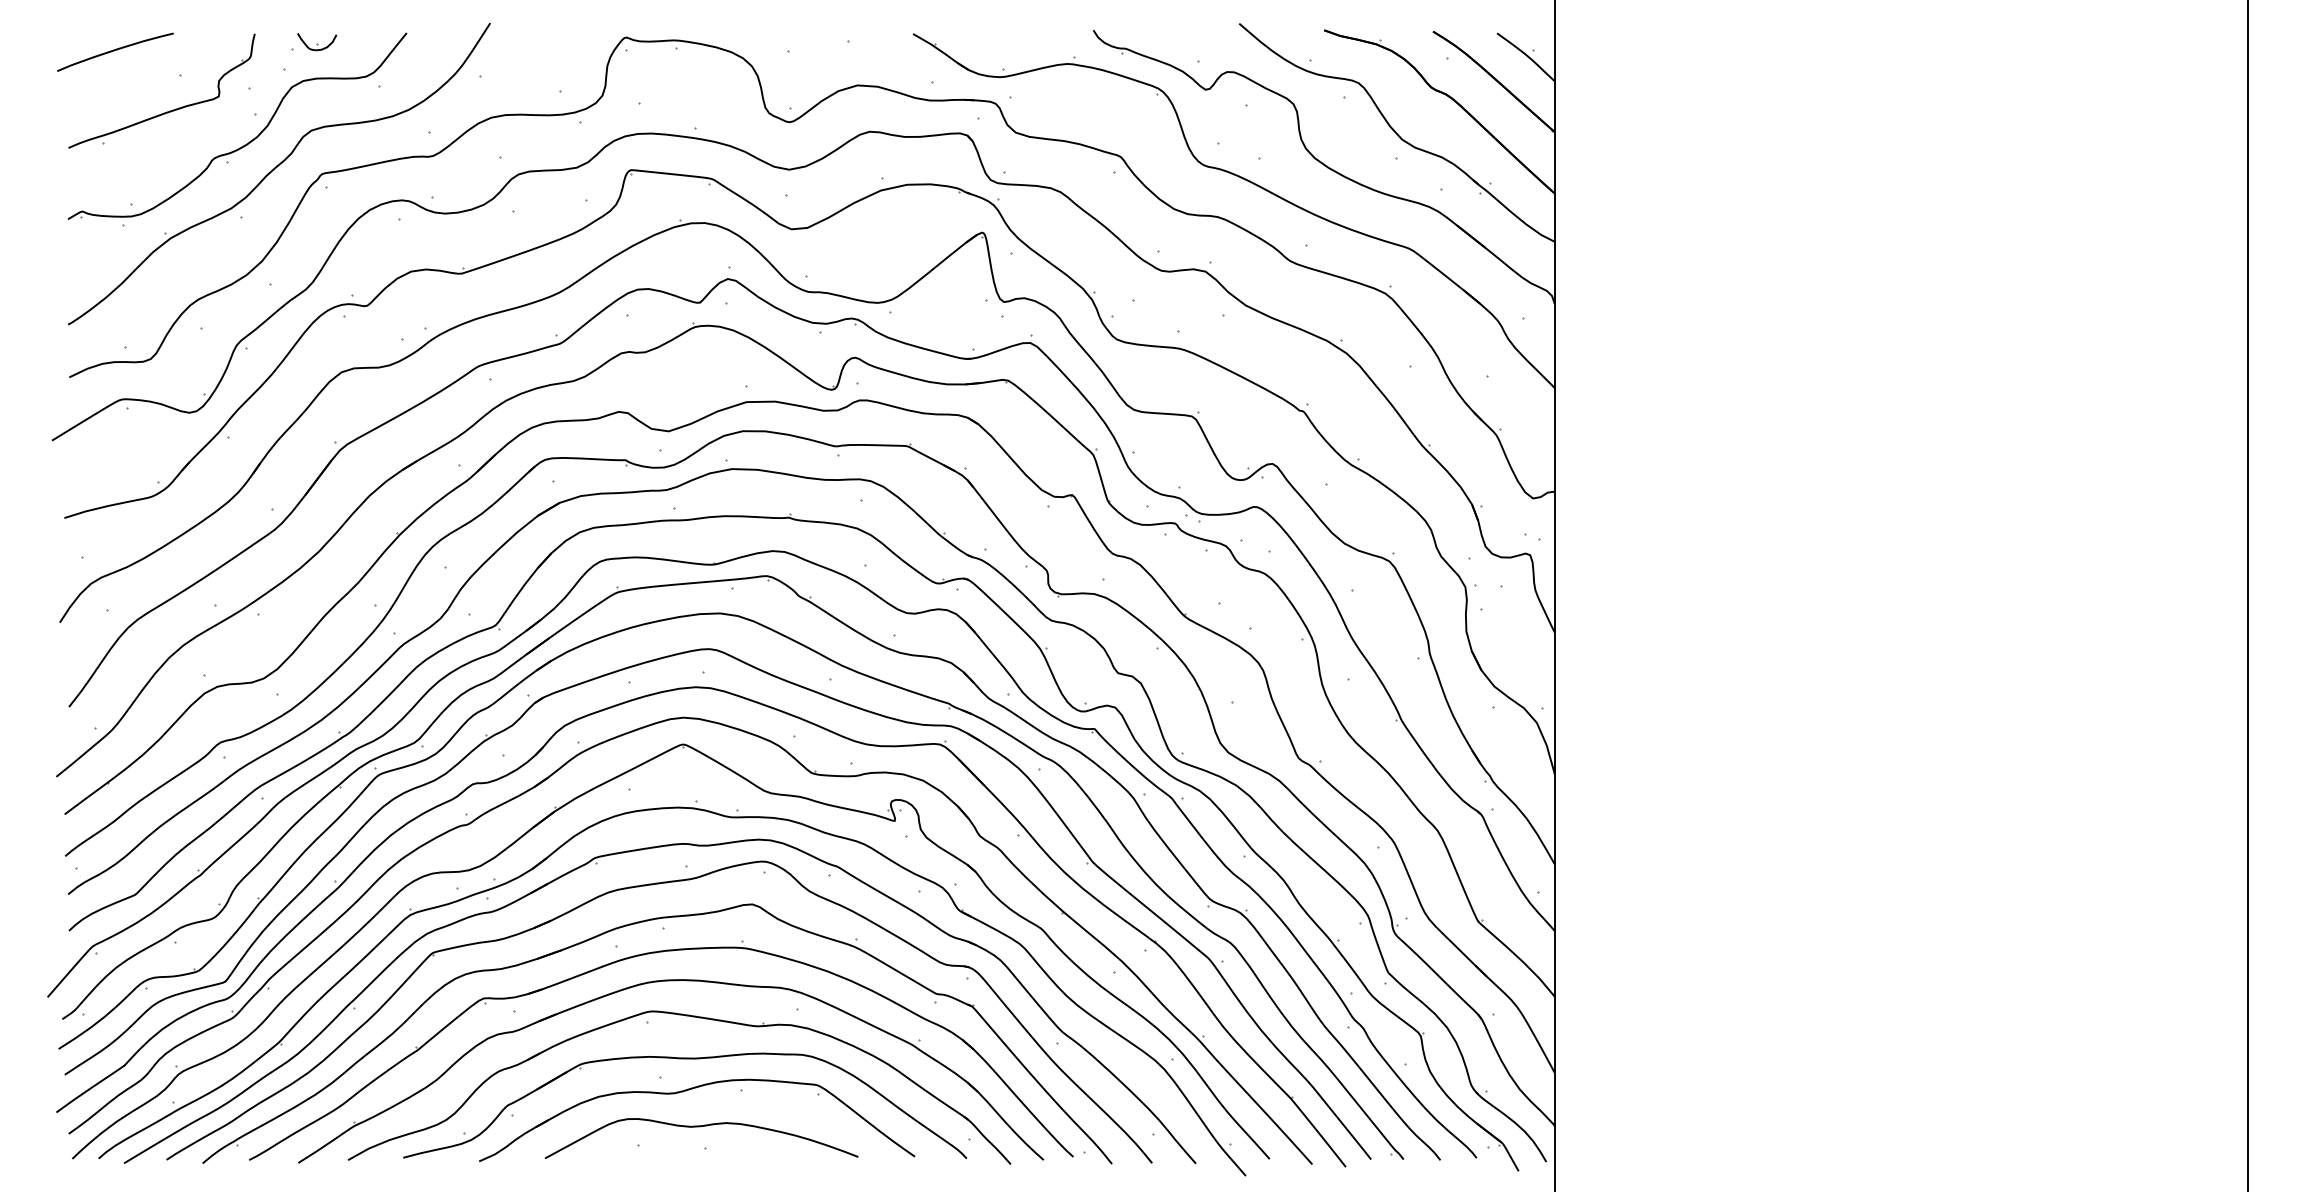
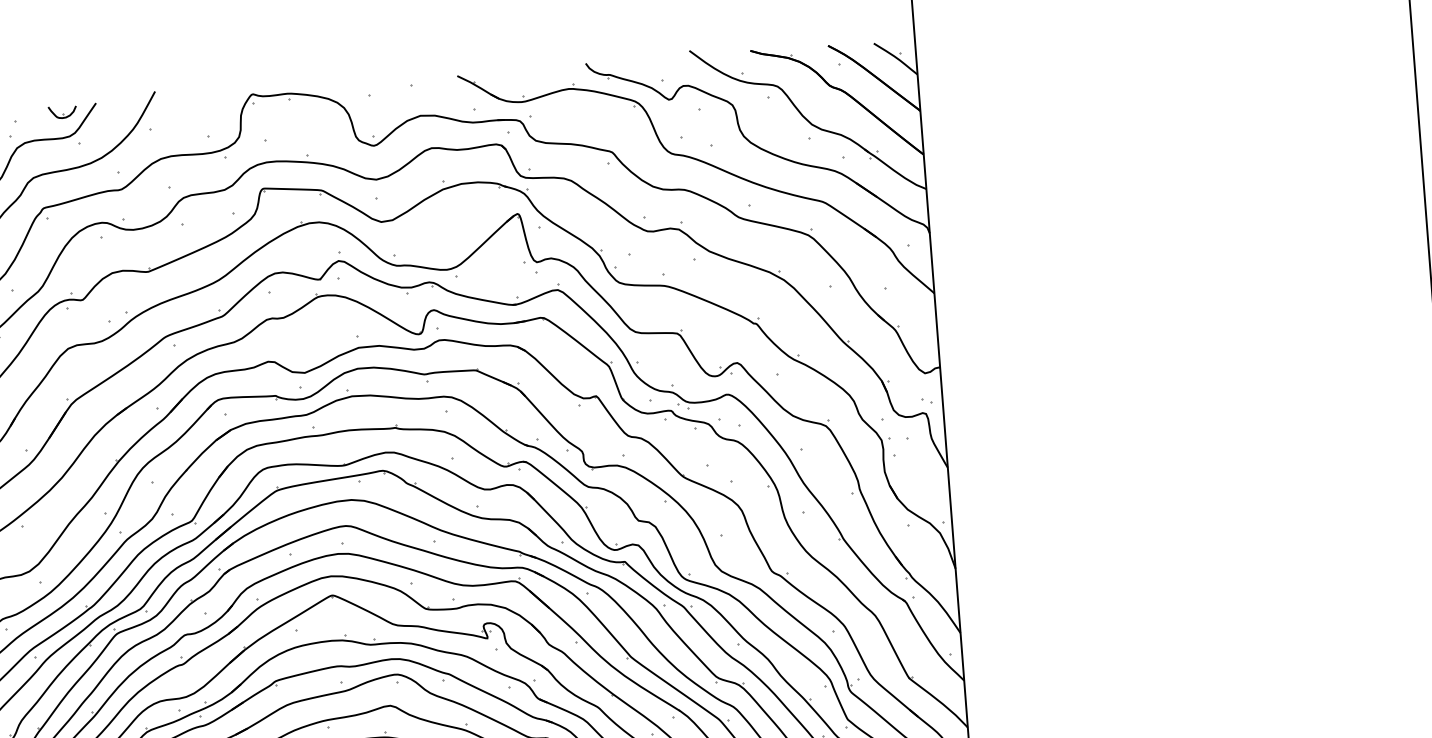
part: (317, 42) -> (62, 112), moved

